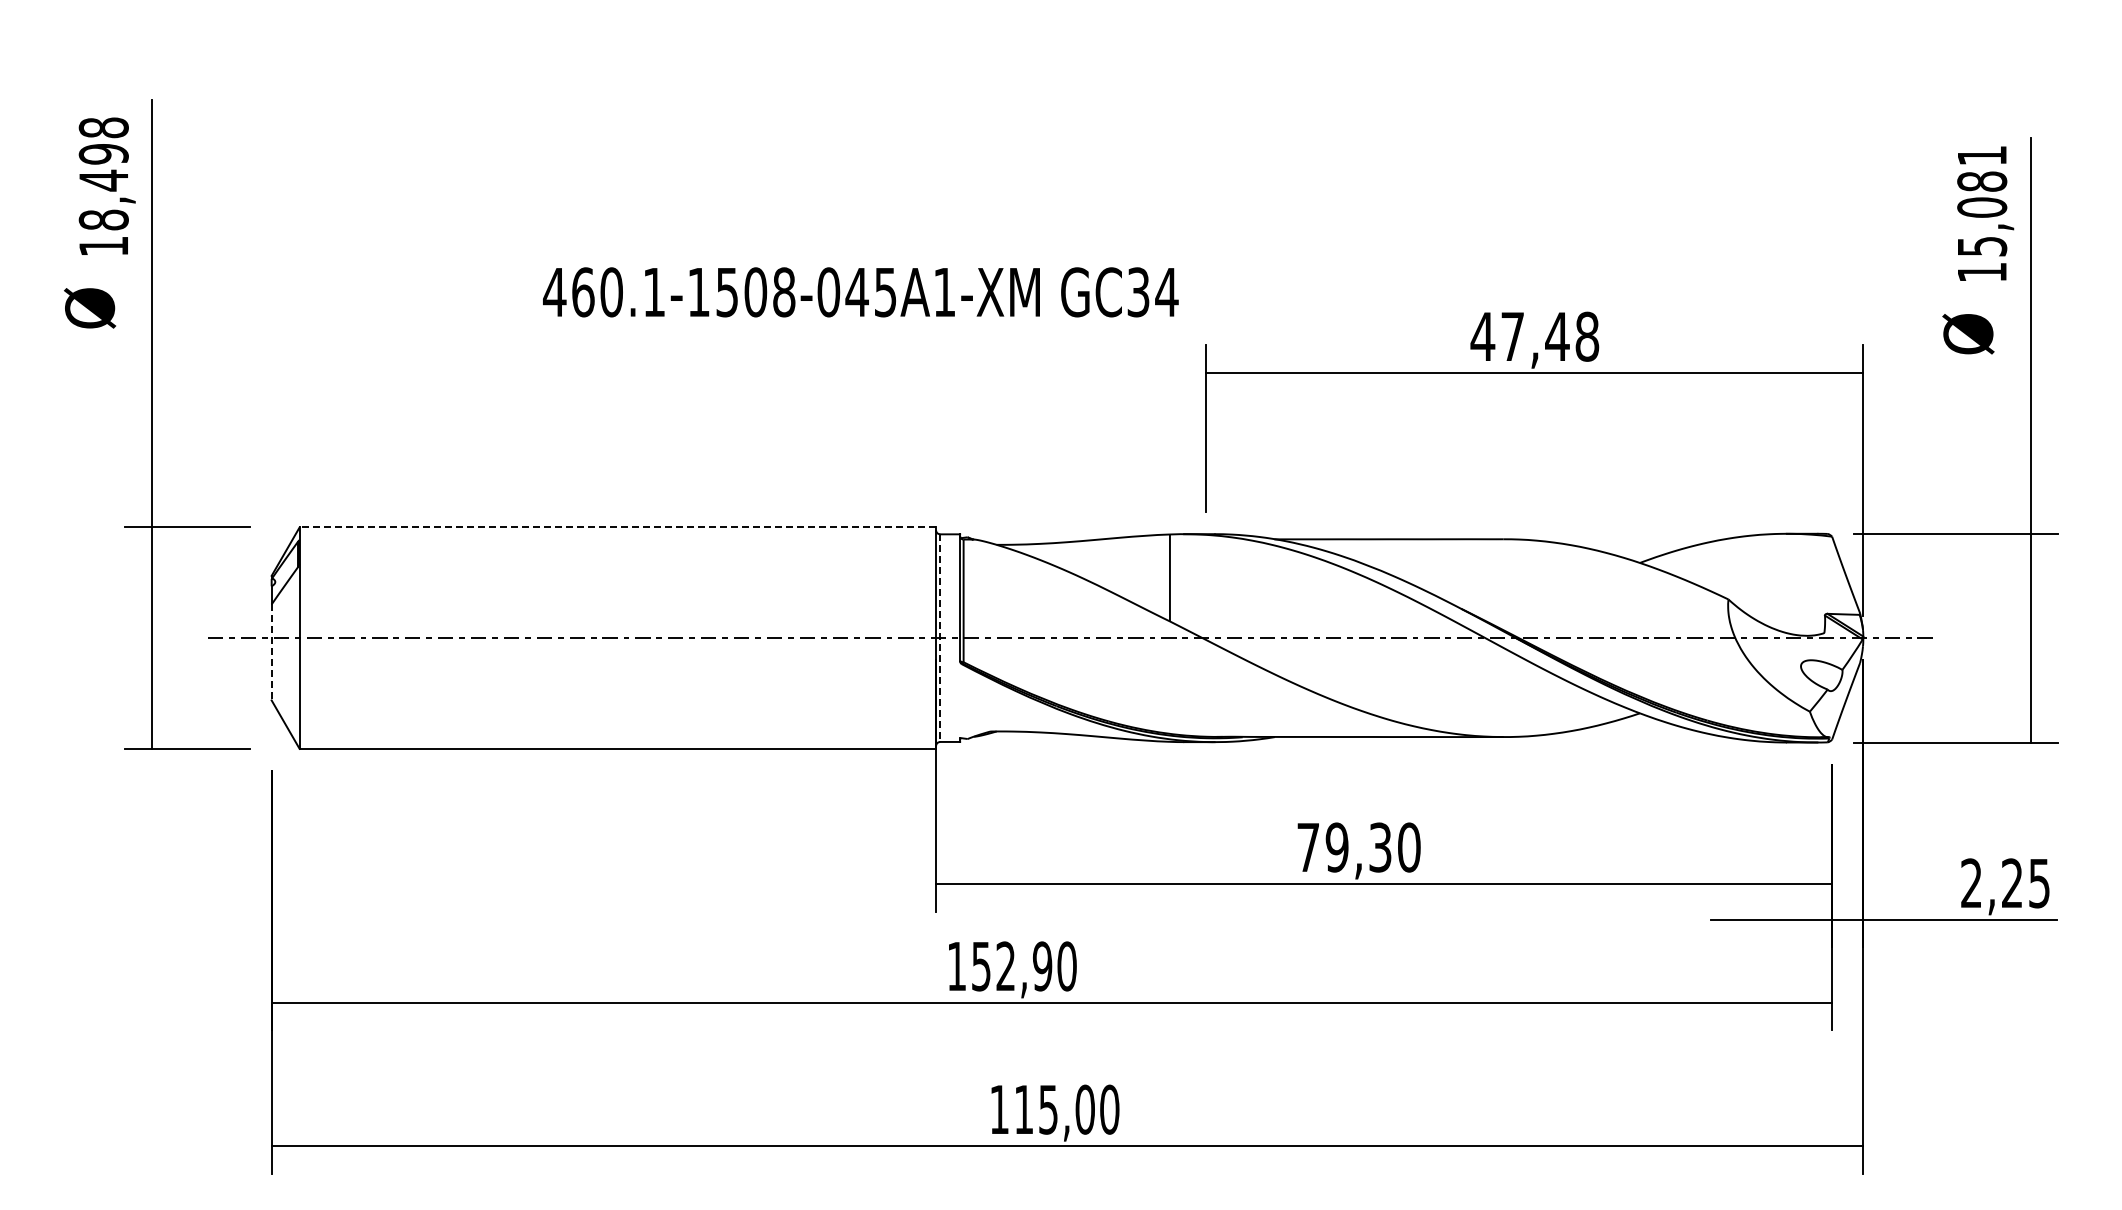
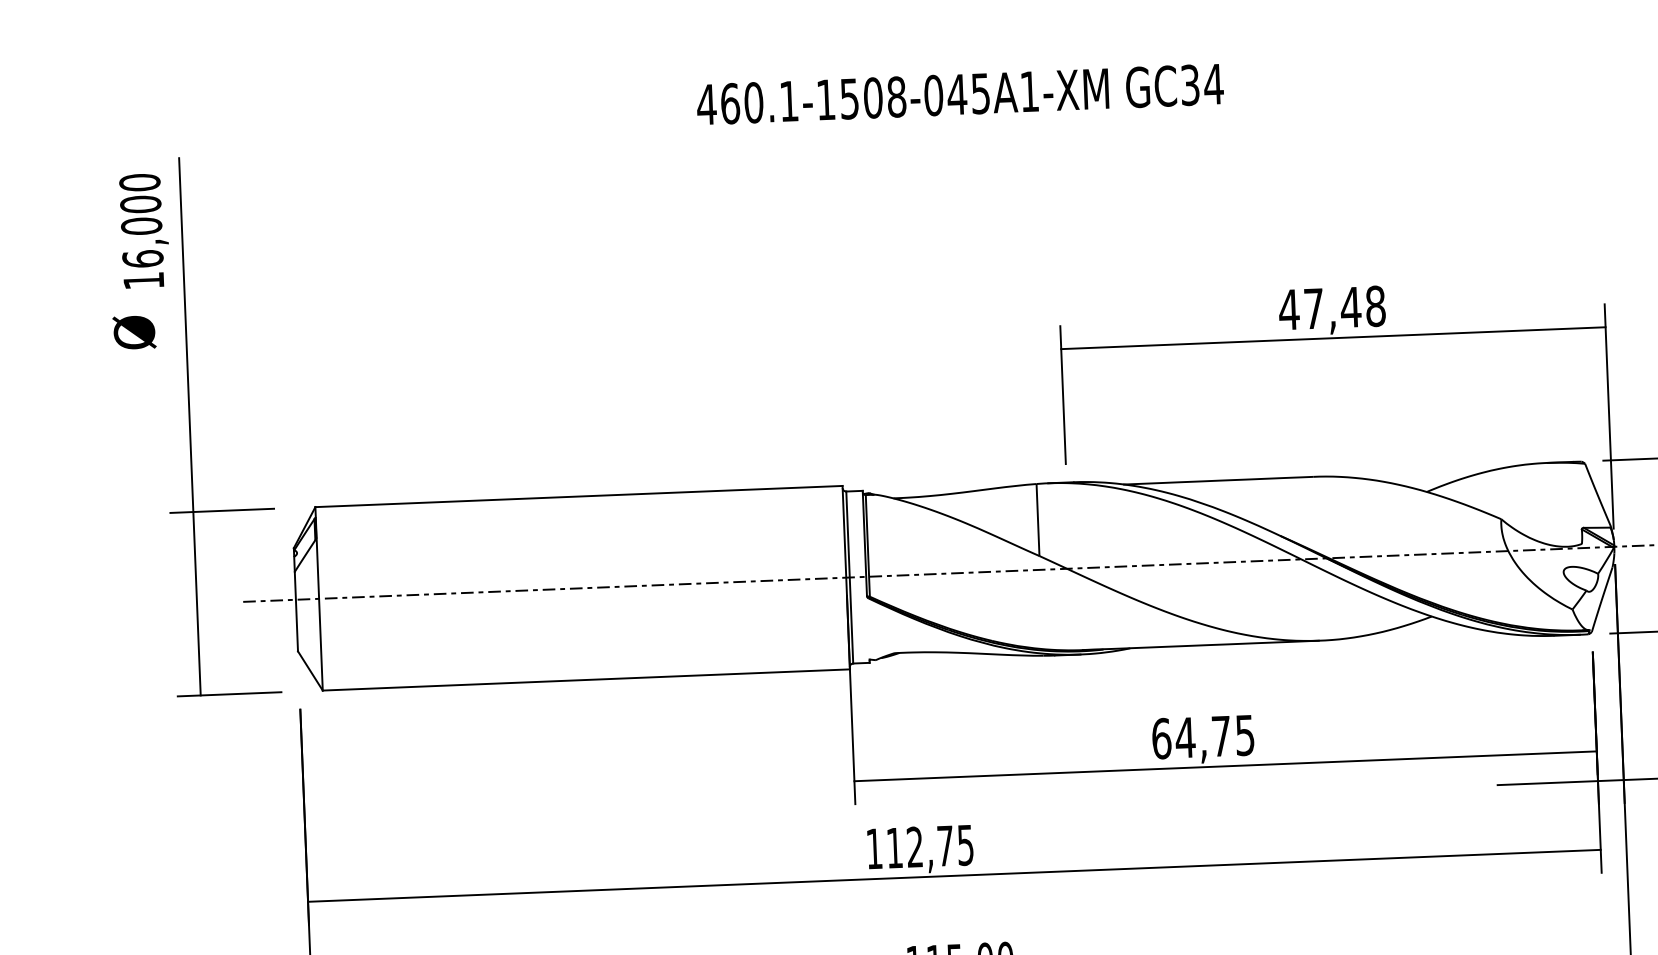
text: (103, 173) -> (141, 220), 18,498 -> 16,000
text: (860, 292) -> (959, 94), moved
line: (617, 527) -> (578, 496), dashed -> solid
line: (940, 638) -> (849, 577), dashed -> solid
line: (271, 652) -> (296, 611), dashed -> solid
text: (1358, 847) -> (1203, 737), 79,30 -> 64,75
text: (1024, 966) -> (930, 846), 152,90 -> 112,75

